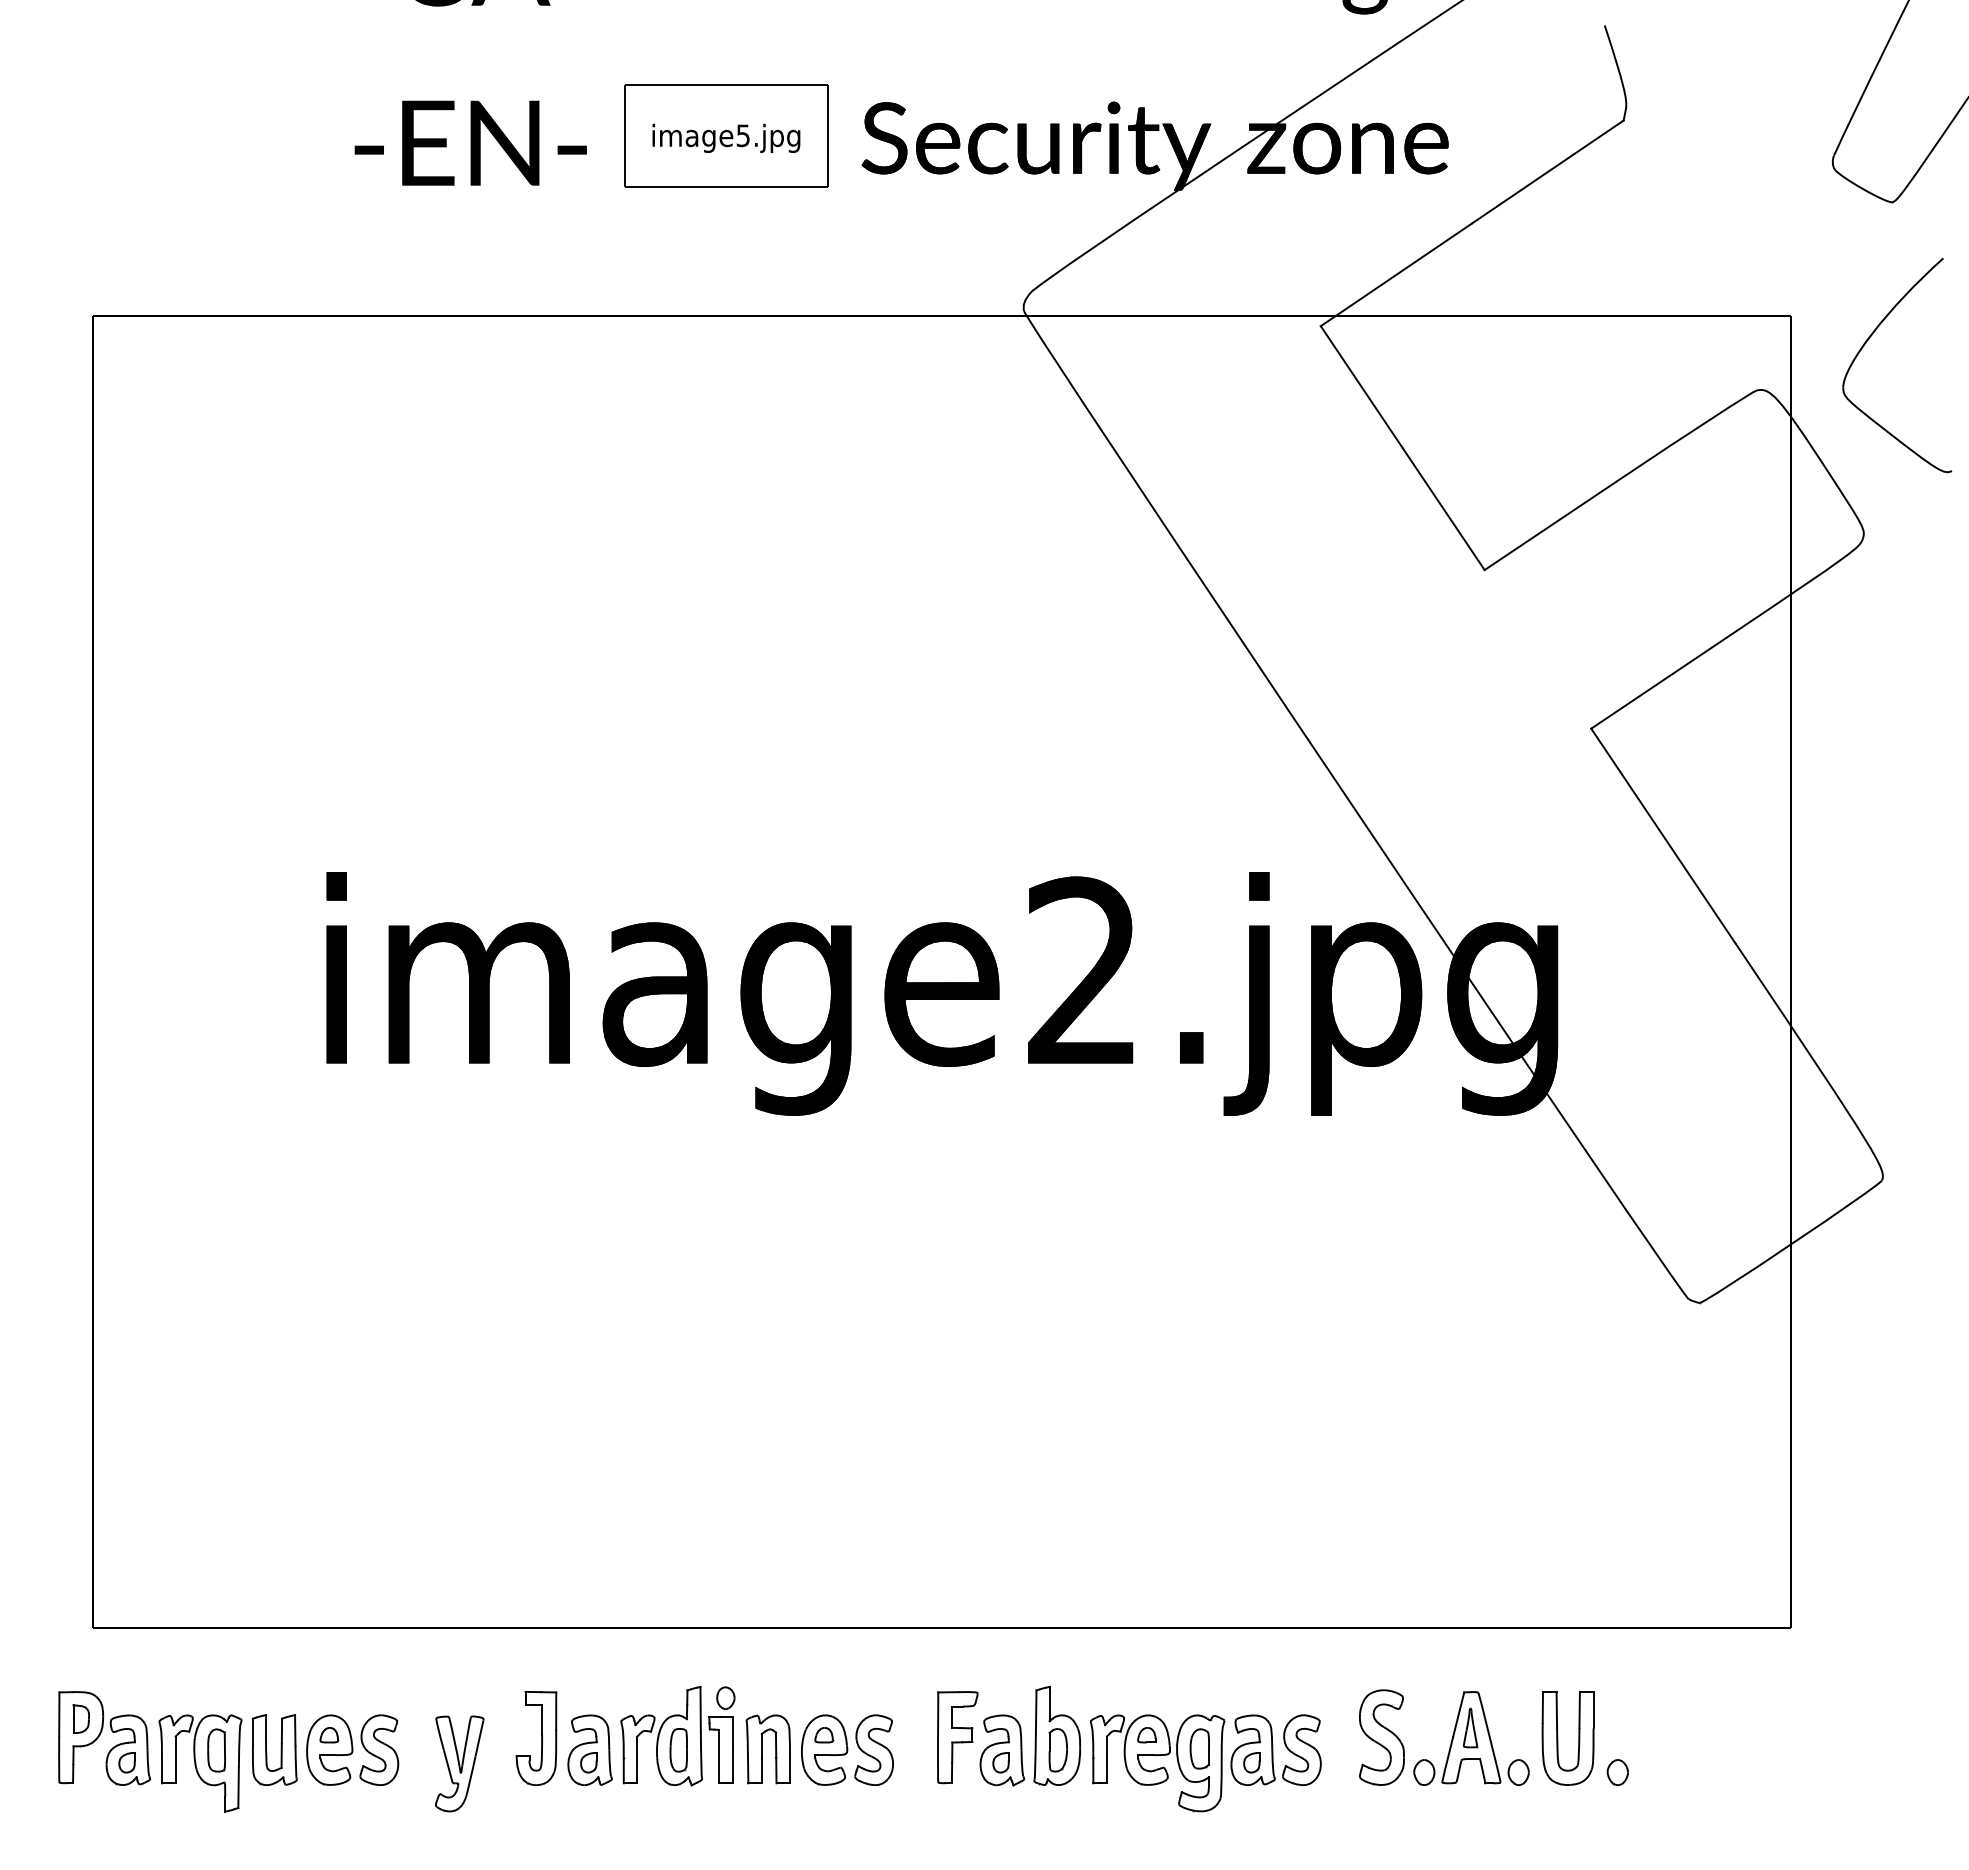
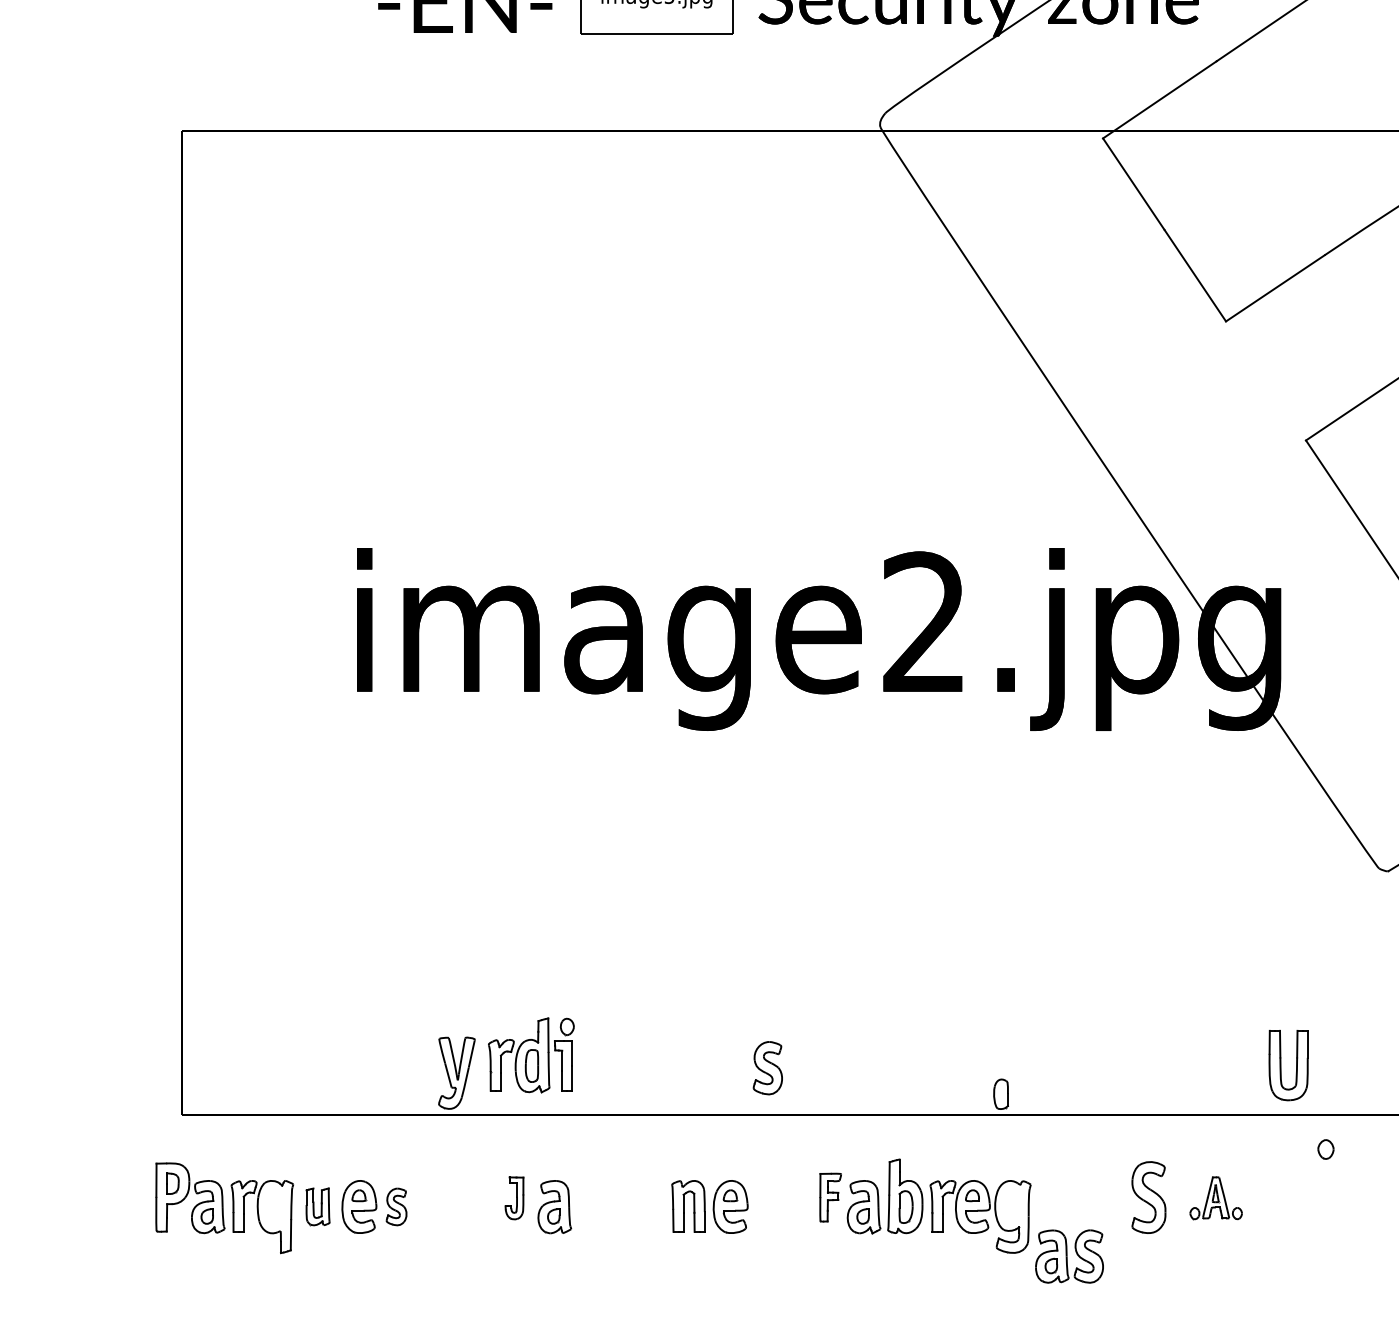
part: (677, 1736) -> (531, 1055), moved
part: (957, 1737) -> (830, 1197), size x0.7
part: (536, 1738) -> (514, 1198), size x0.6
part: (1471, 1738) -> (1216, 1198), size x0.6
part: (1558, 1738) -> (1281, 1065), moved
part: (1199, 1748) -> (1000, 1093), moved
part: (274, 1749) -> (317, 1206), size x0.7
part: (379, 1749) -> (396, 1206), size x0.7
part: (873, 1749) -> (767, 1067), moved
part: (1275, 1749) -> (1069, 1256), moved
part: (216, 1750) -> (274, 1207), removed
part: (459, 1763) -> (456, 1072), moved
part: (1617, 1772) -> (1325, 1149), moved

